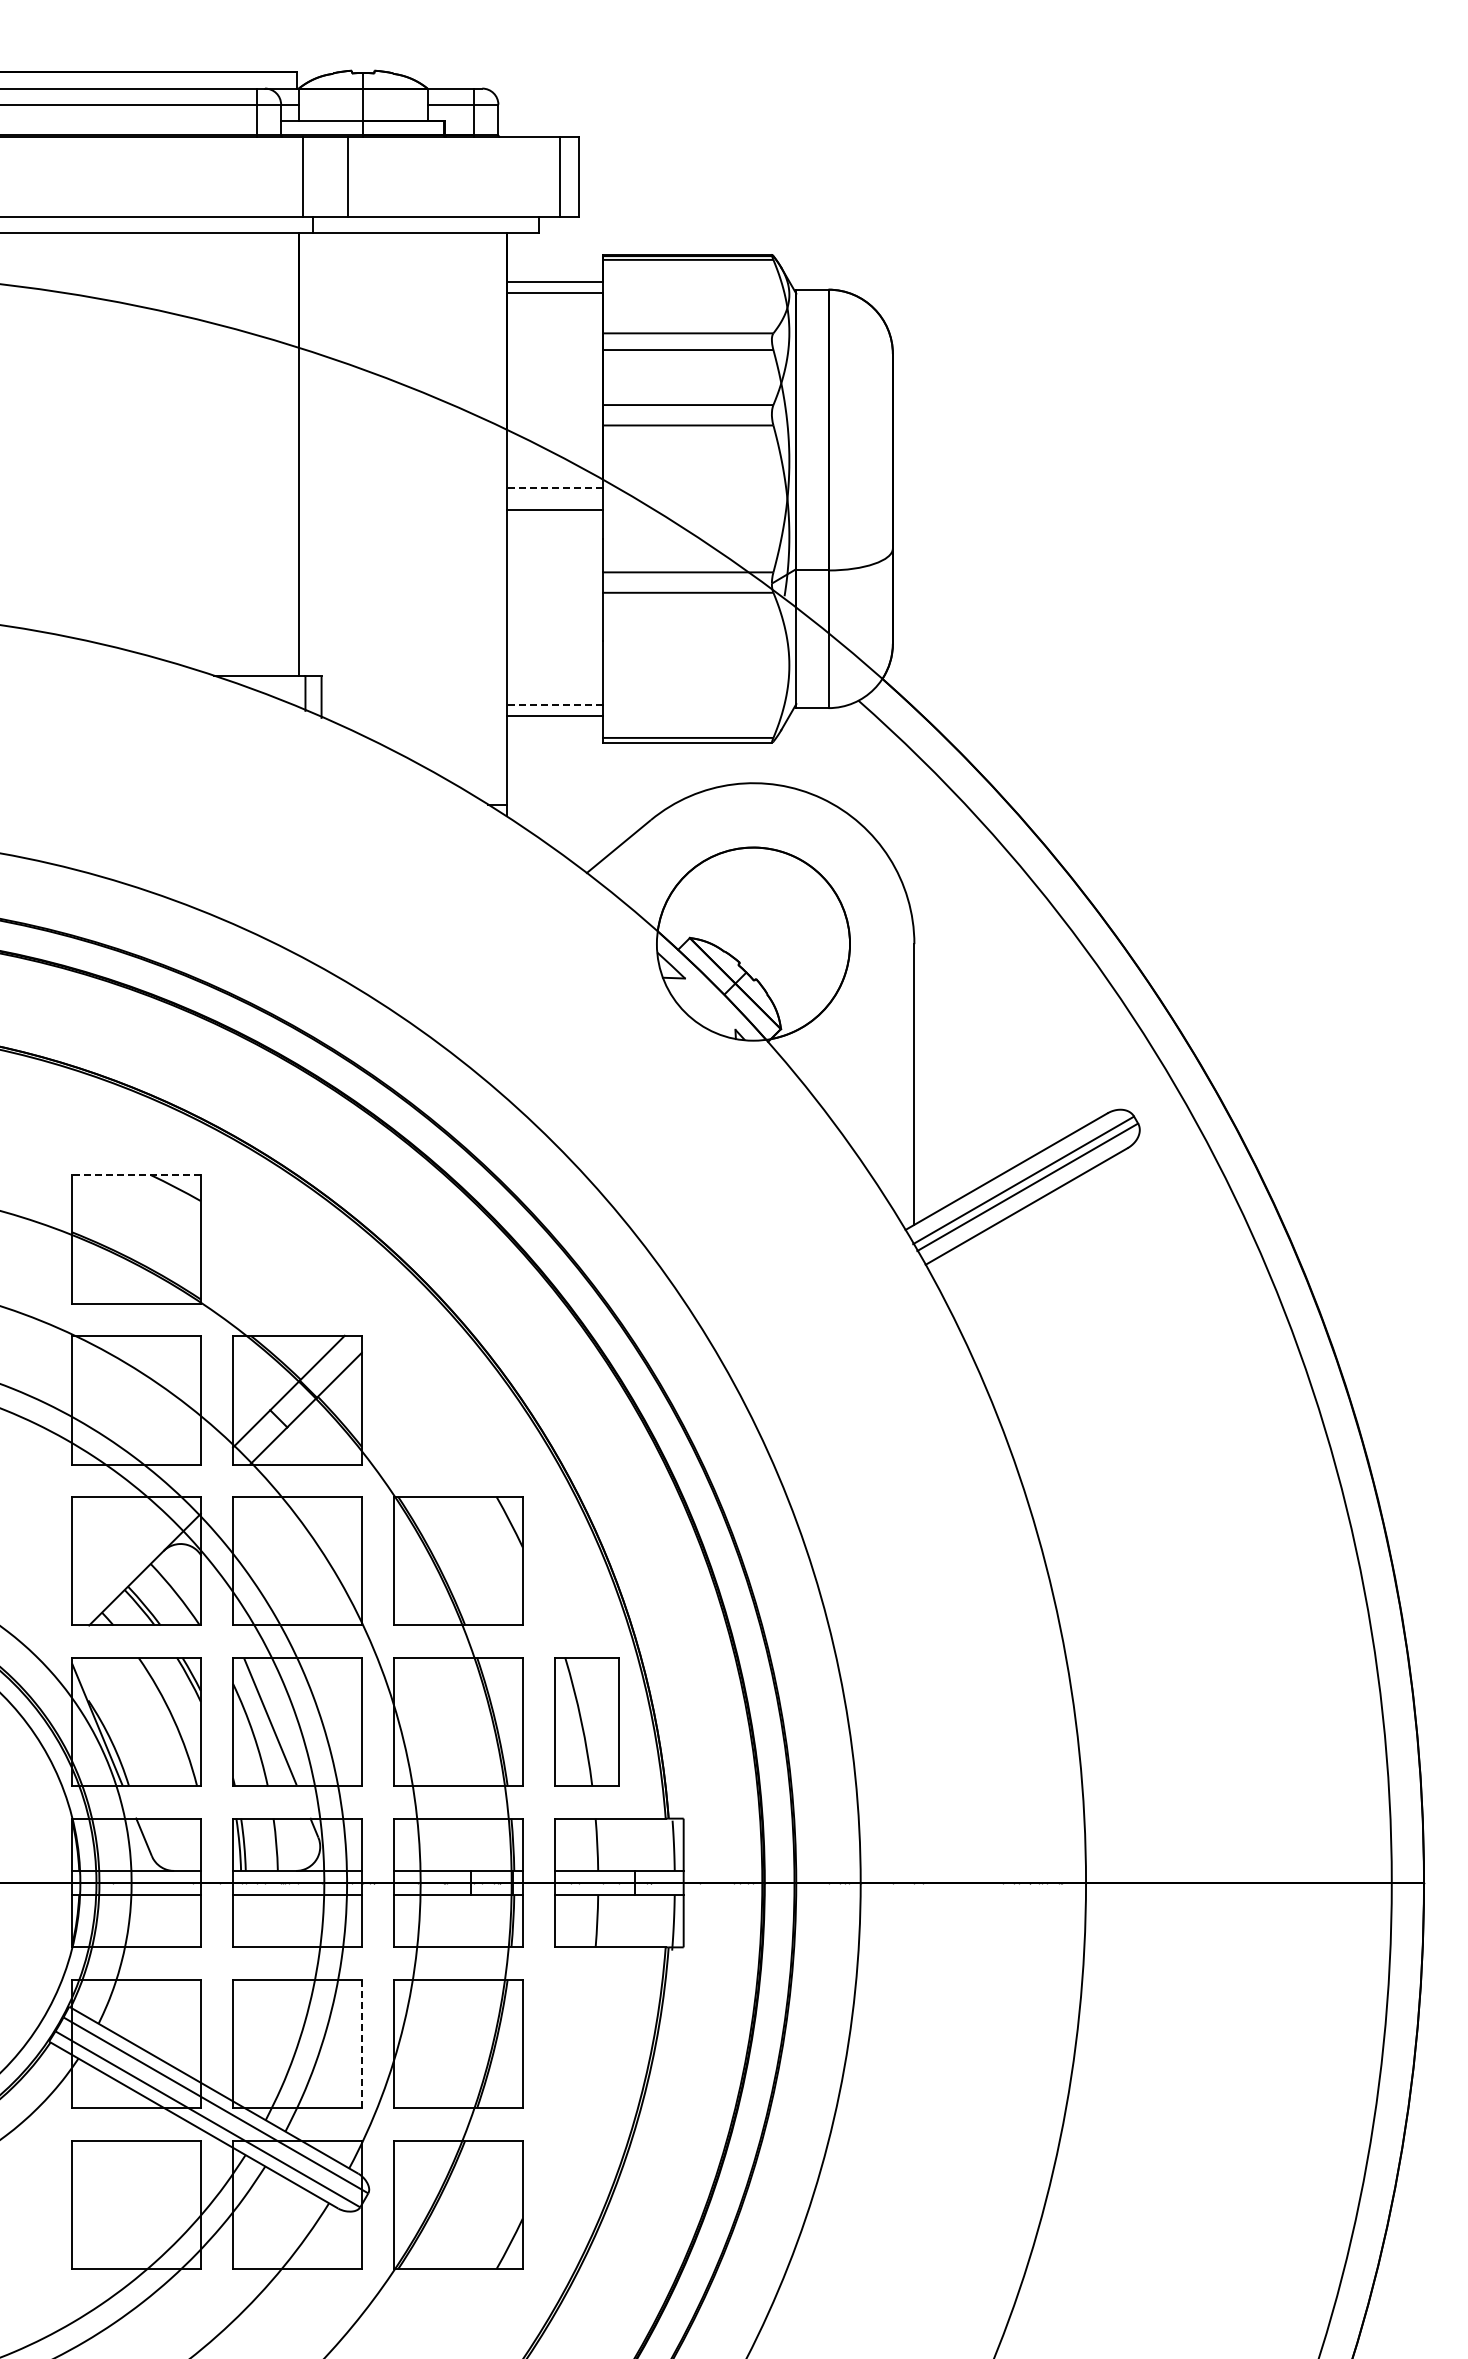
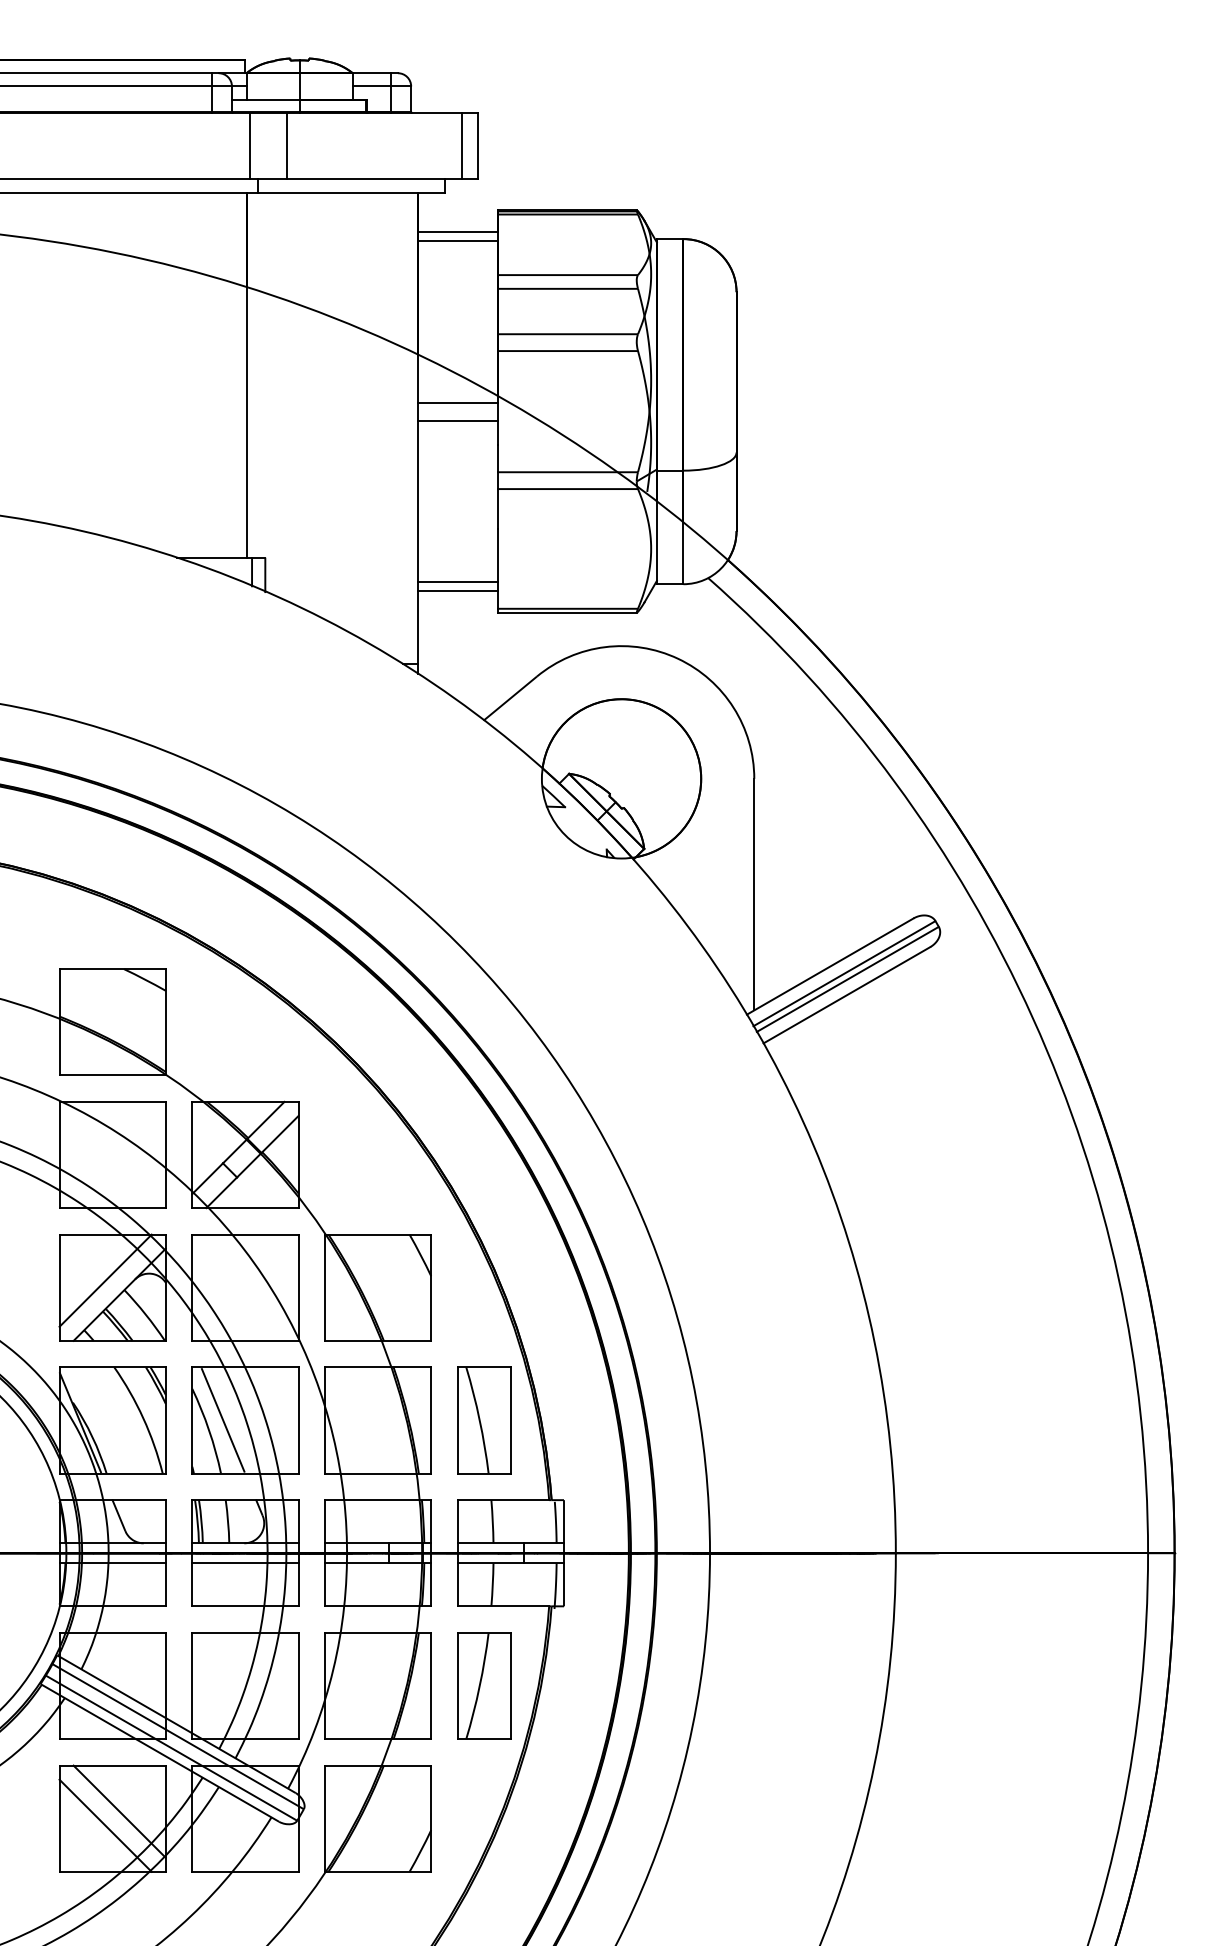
line: (554, 488) -> (457, 403), dashed -> solid
line: (554, 705) -> (457, 582), dashed -> solid
line: (135, 1174) -> (111, 968), dashed -> solid
line: (127, 1552) -> (105, 1280), added
line: (361, 2043) -> (298, 1685), dashed -> solid
part: (586, 2043) -> (483, 1685), added
line: (144, 2196) -> (119, 1811), added
line: (127, 2213) -> (105, 1825), added

